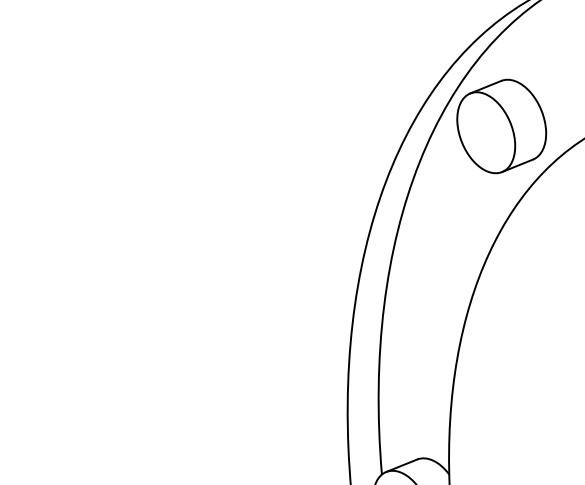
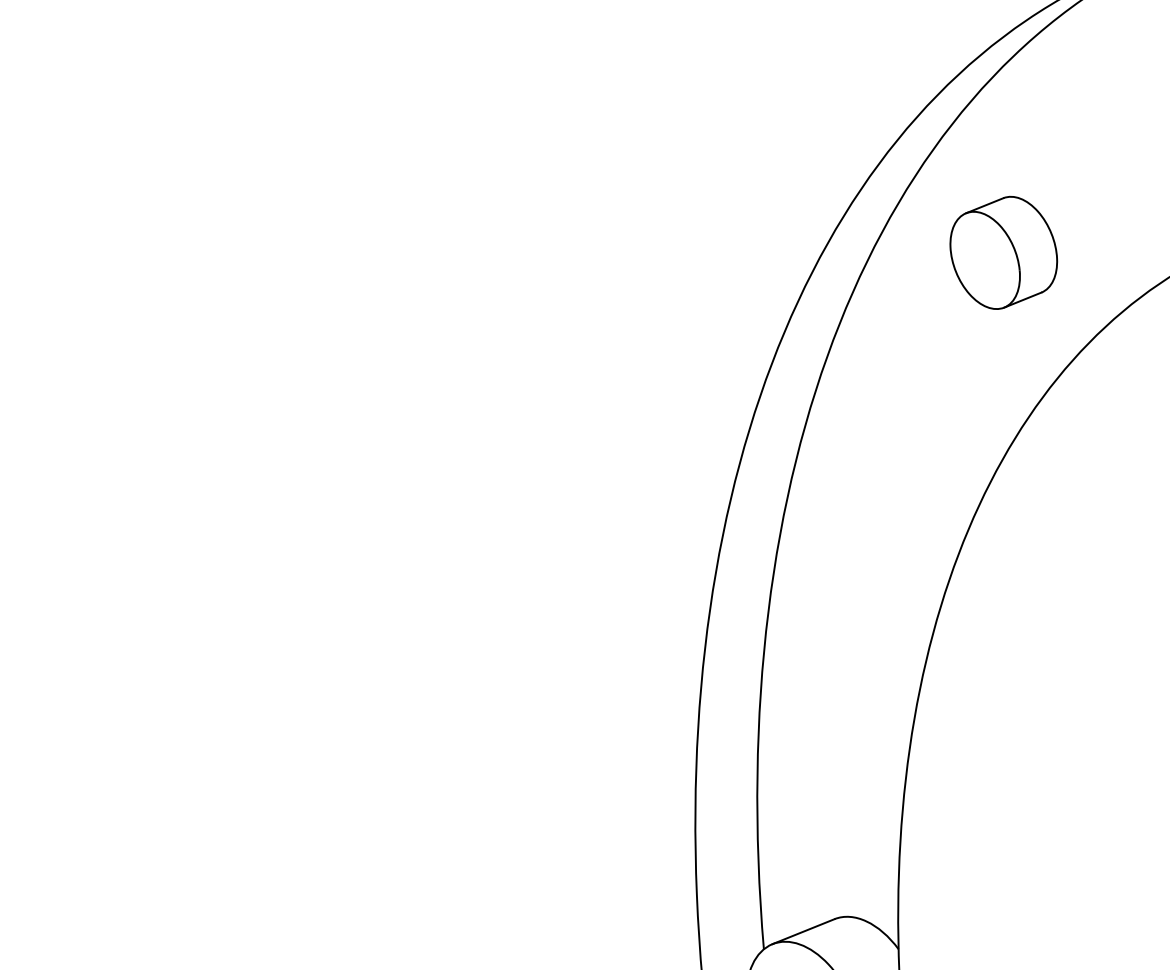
part: (501, 126) -> (1003, 252), size x0.6

